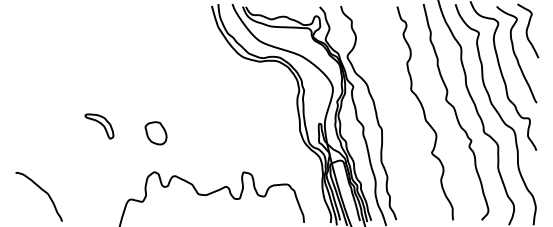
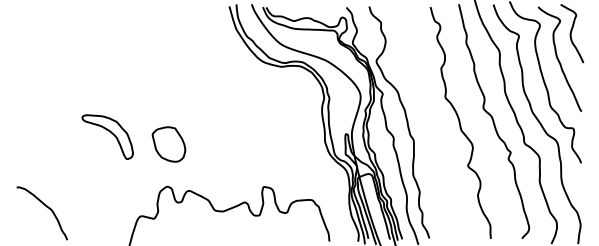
part: (99, 125) -> (107, 136), size x1.67
part: (155, 133) -> (168, 144), size x1.43

